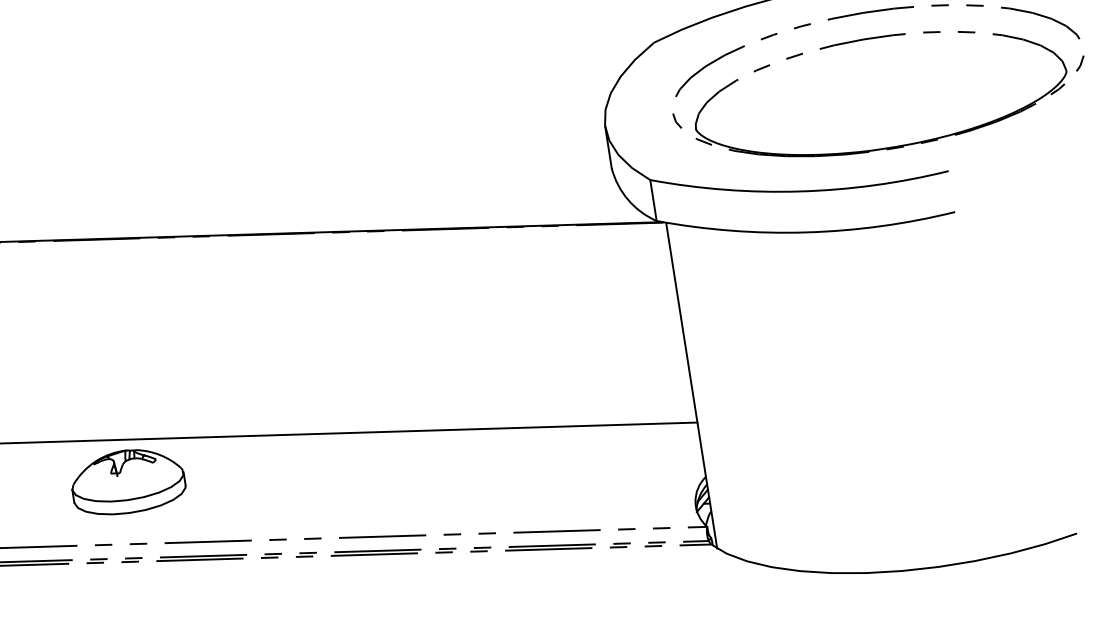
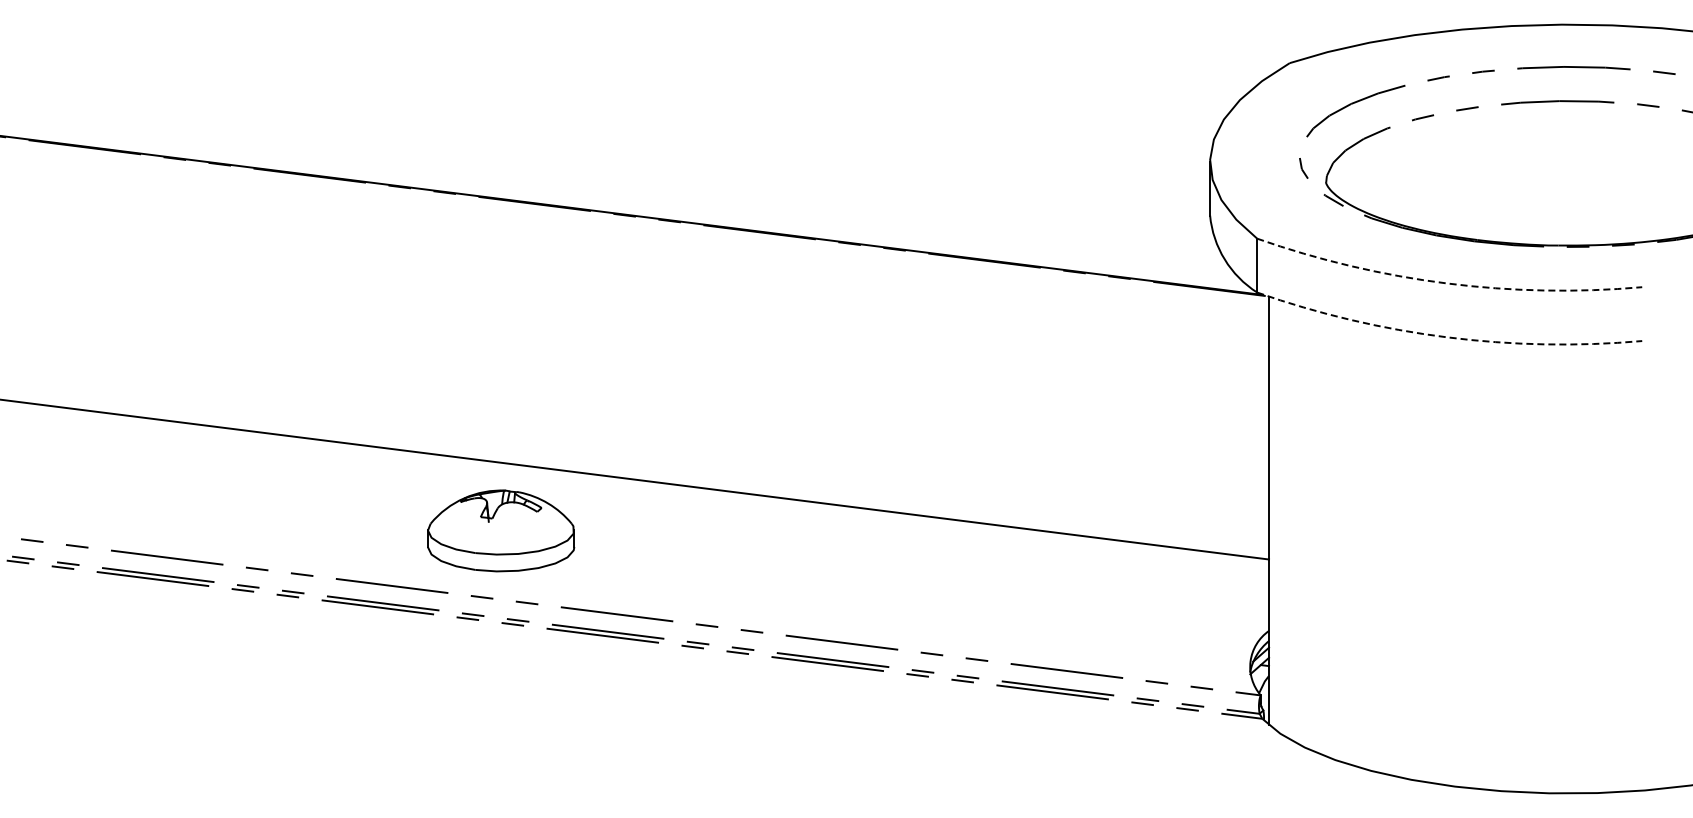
arc: (800, 191) -> (1447, 283), solid -> dashed
arc: (806, 232) -> (1447, 337), solid -> dashed
part: (128, 481) -> (501, 530), moved

